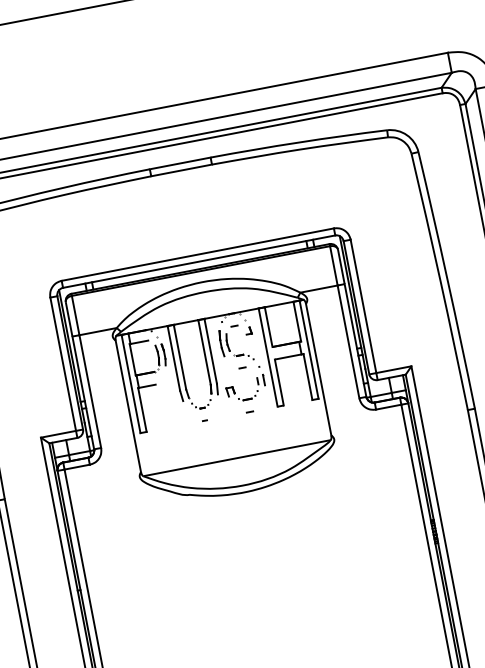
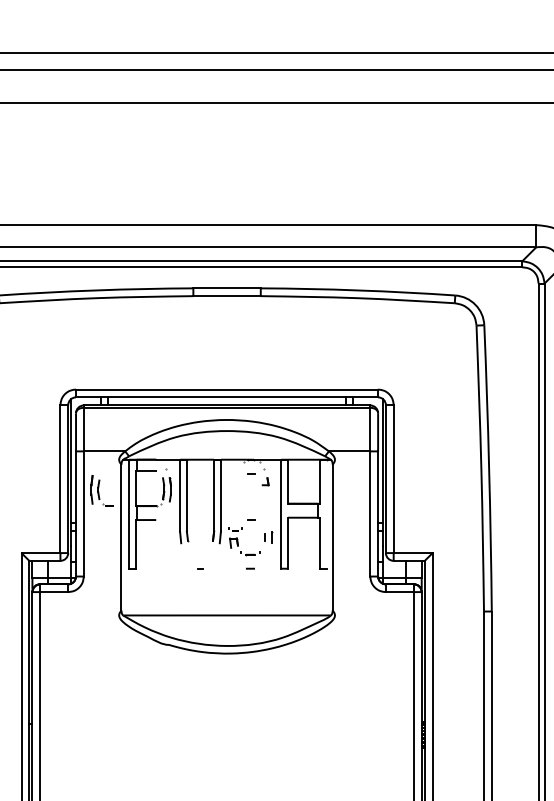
part: (230, 342) -> (101, 490), moved
line: (308, 349) -> (326, 513), removed
part: (202, 406) -> (235, 529), moved

